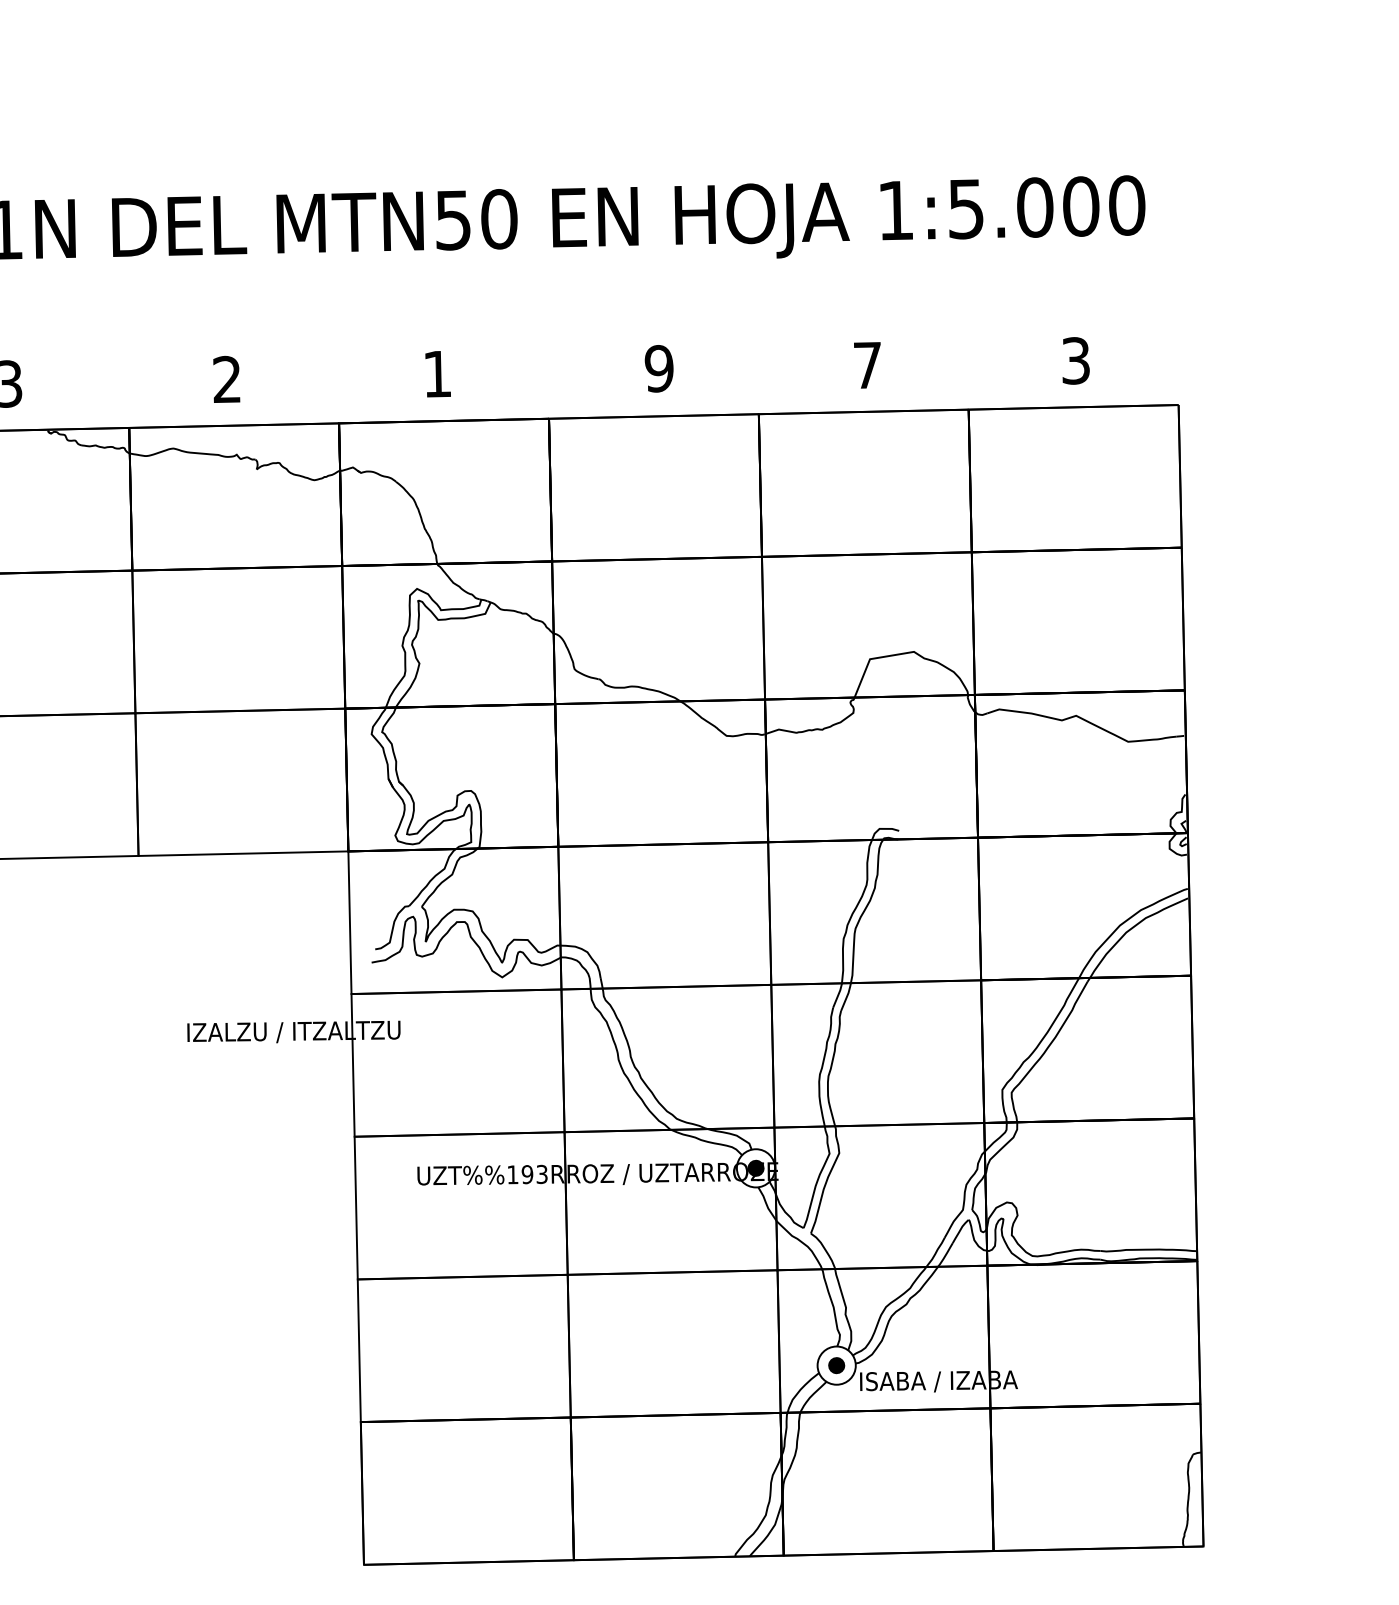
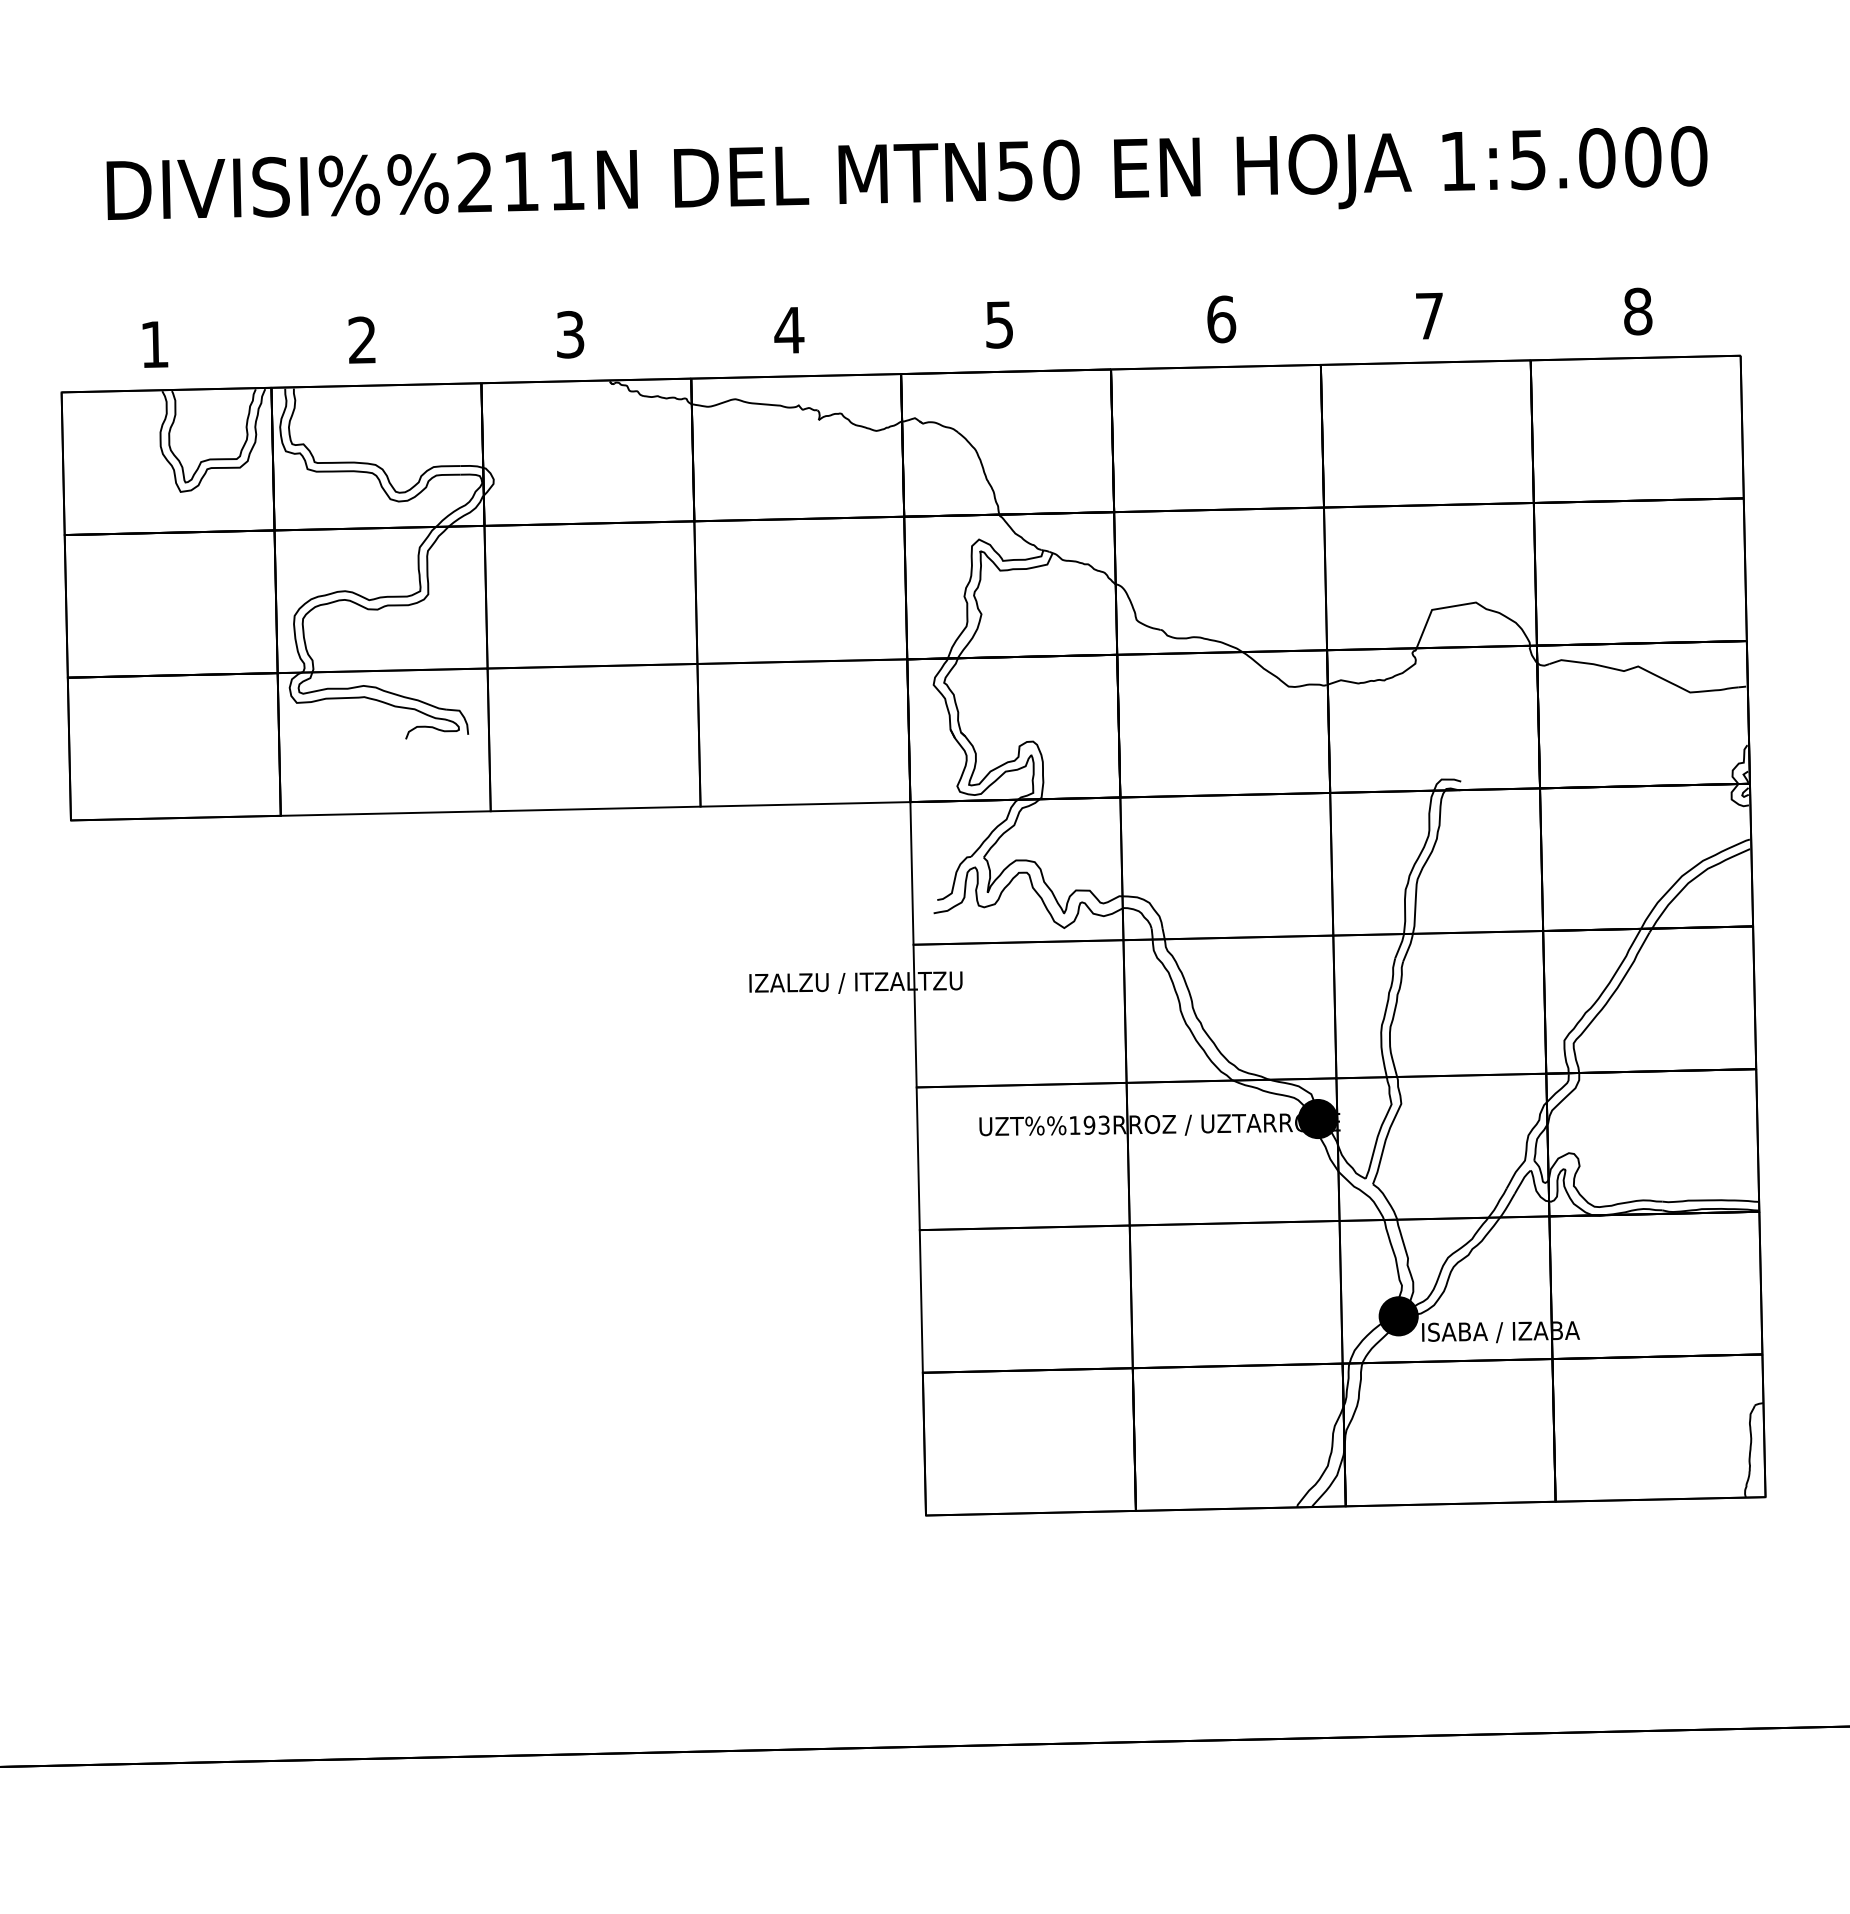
text: (1076, 360) -> (1638, 311), 3 -> 8
text: (659, 368) -> (1221, 319), 9 -> 6
text: (437, 373) -> (999, 324), 1 -> 5
text: (227, 378) -> (789, 329), 2 -> 4
fill: (755, 1167) -> (1317, 1118), added
fill: (755, 1167) -> (1317, 1118), added
fill: (836, 1364) -> (1398, 1315), added
fill: (836, 1365) -> (1398, 1316), added

